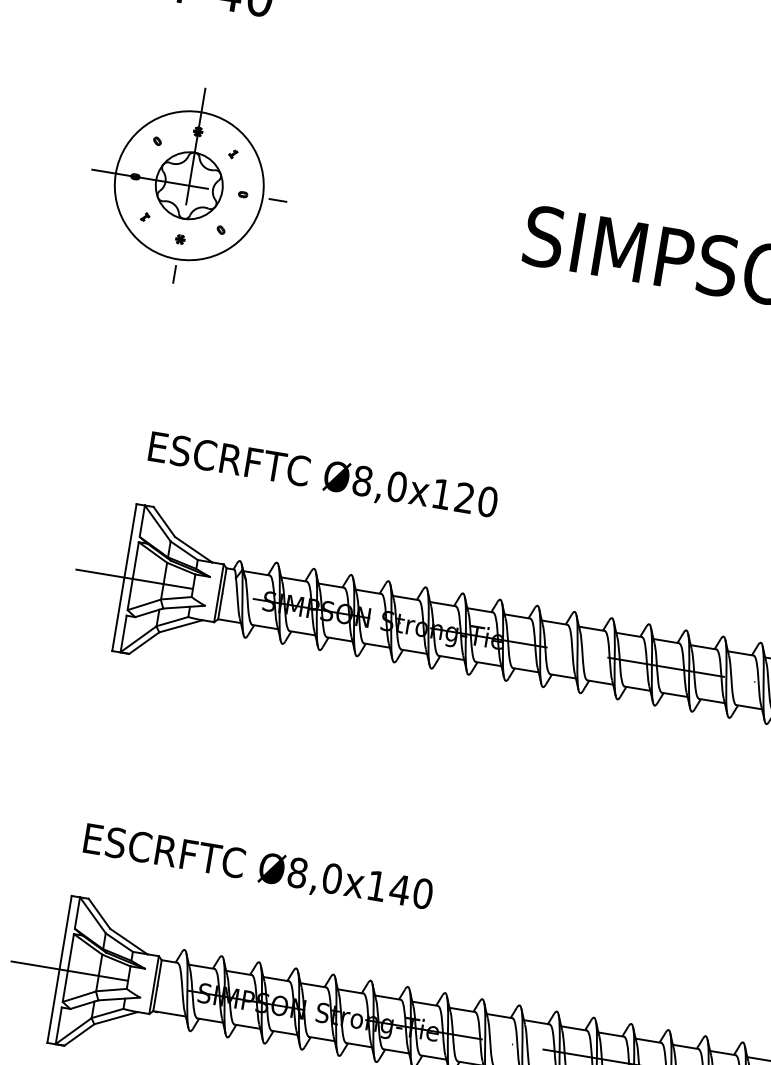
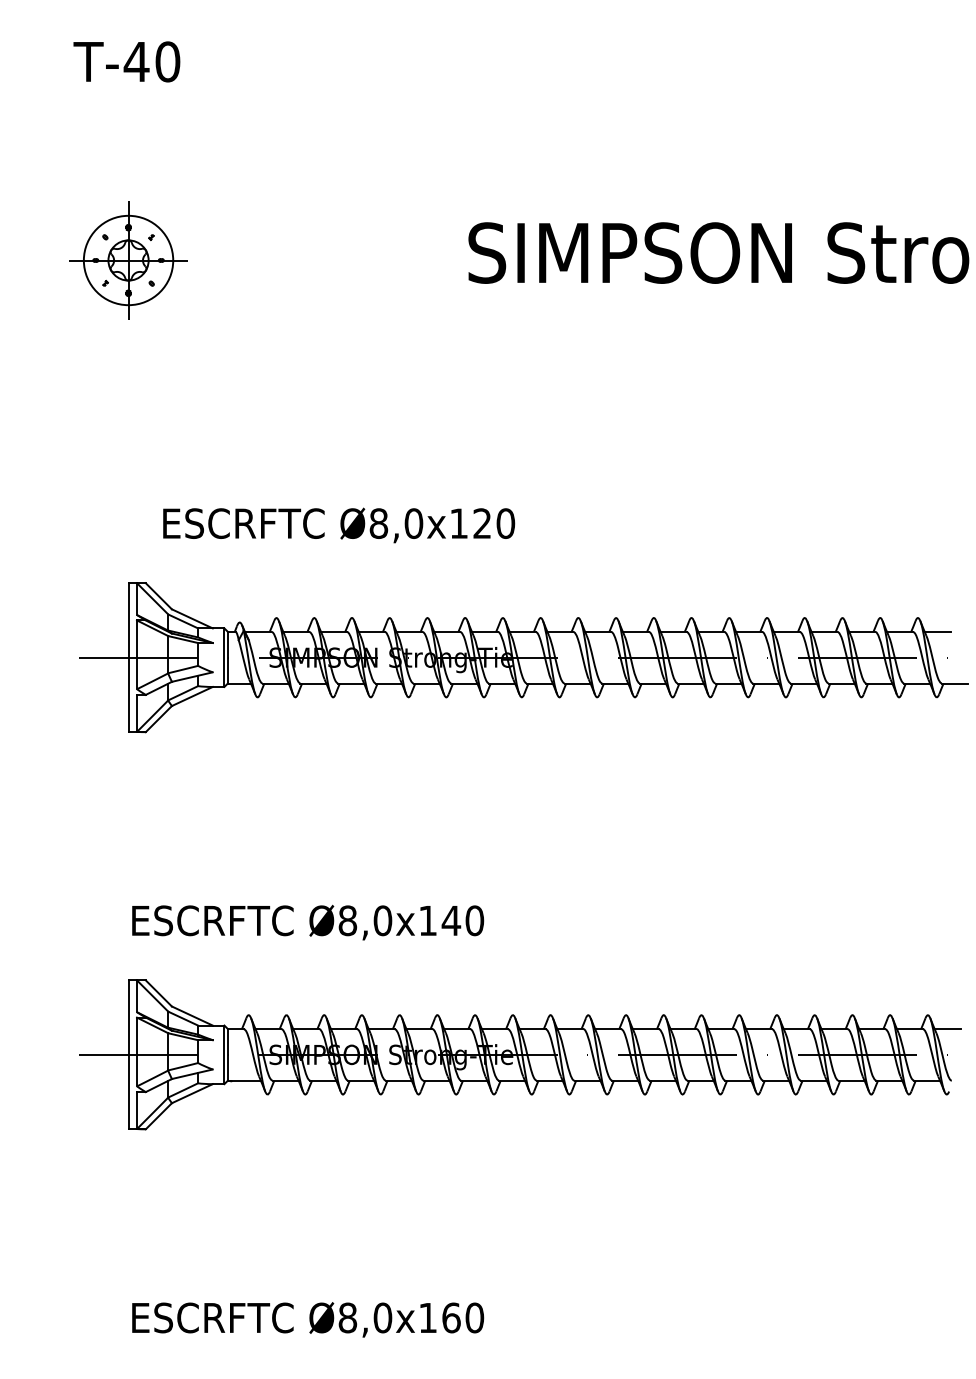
part: (189, 185) -> (128, 260), size x0.6
text: (323, 476) -> (339, 525), moved

